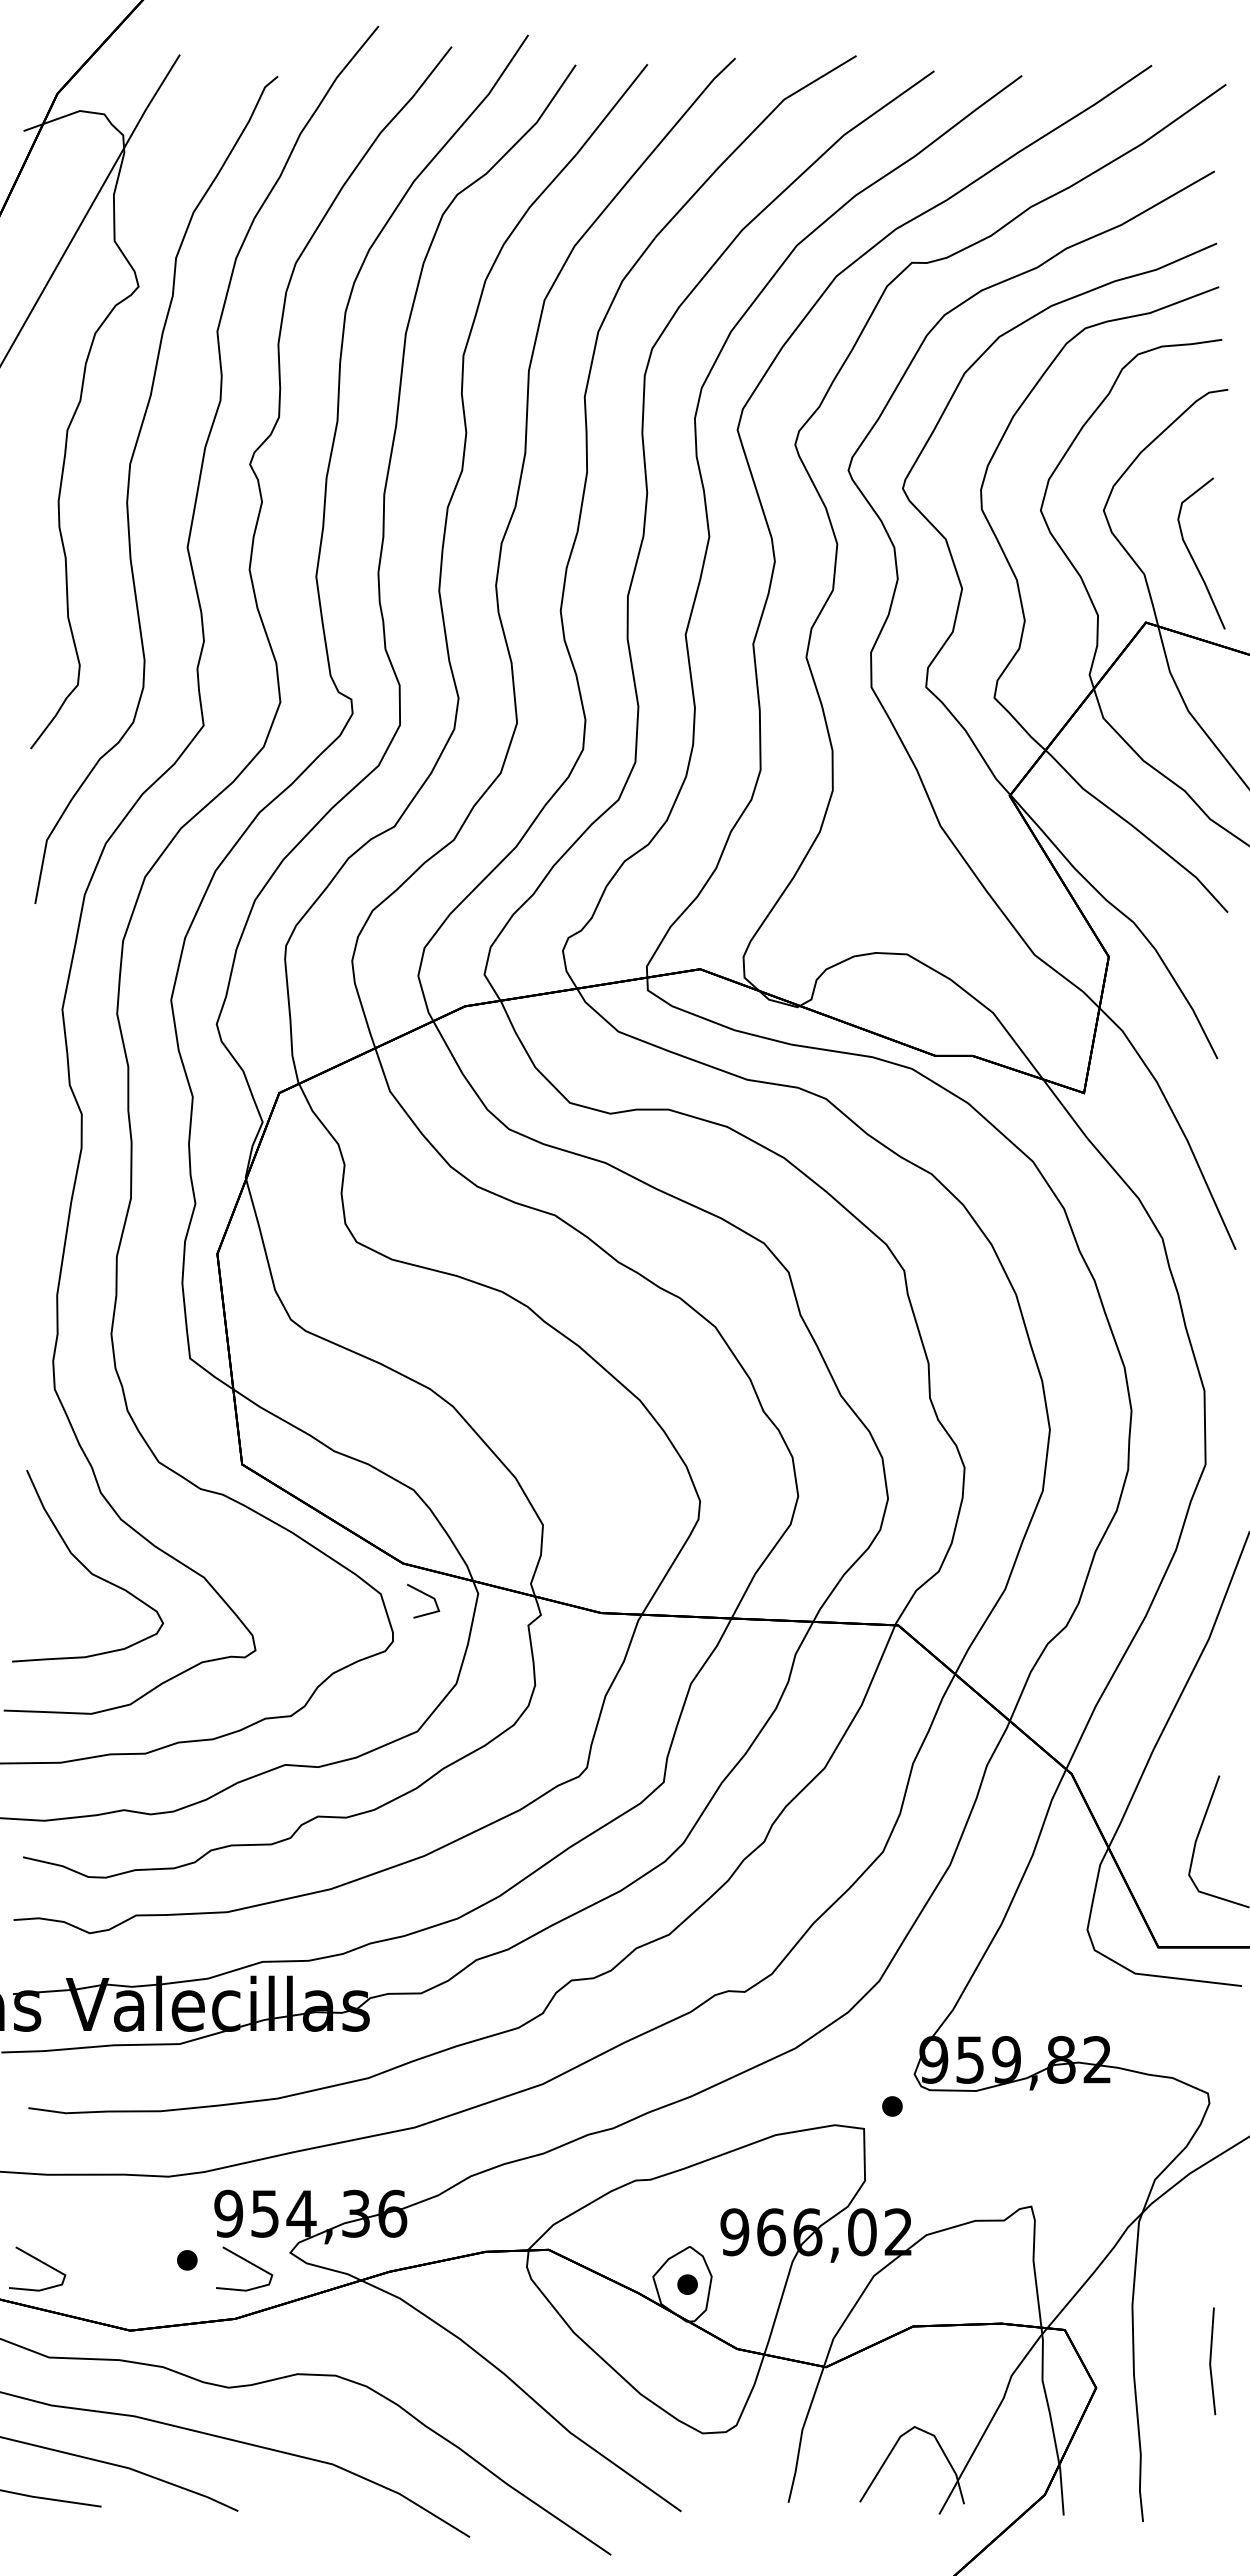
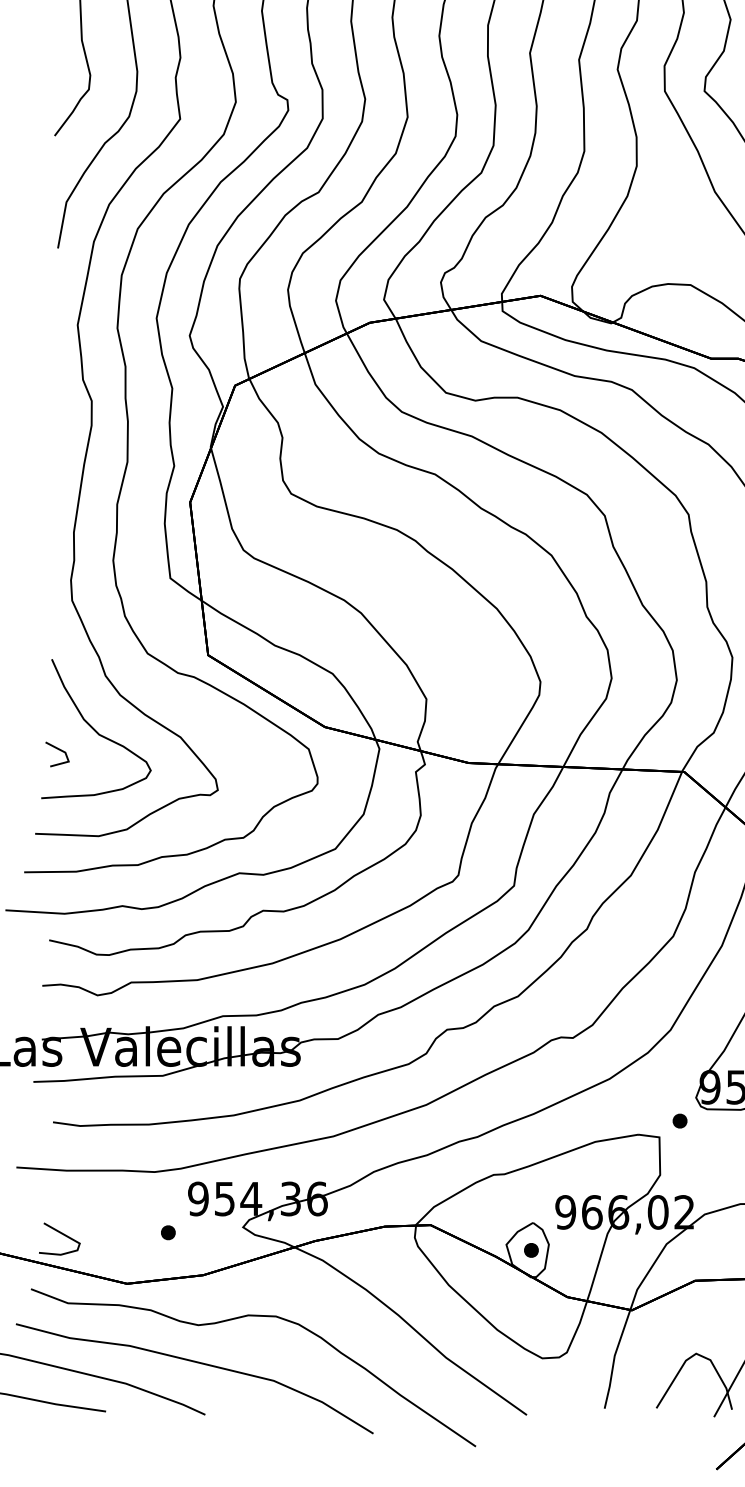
line: (425, 1595) -> (58, 750), moved
line: (247, 2262) -> (212, 1234), removed

